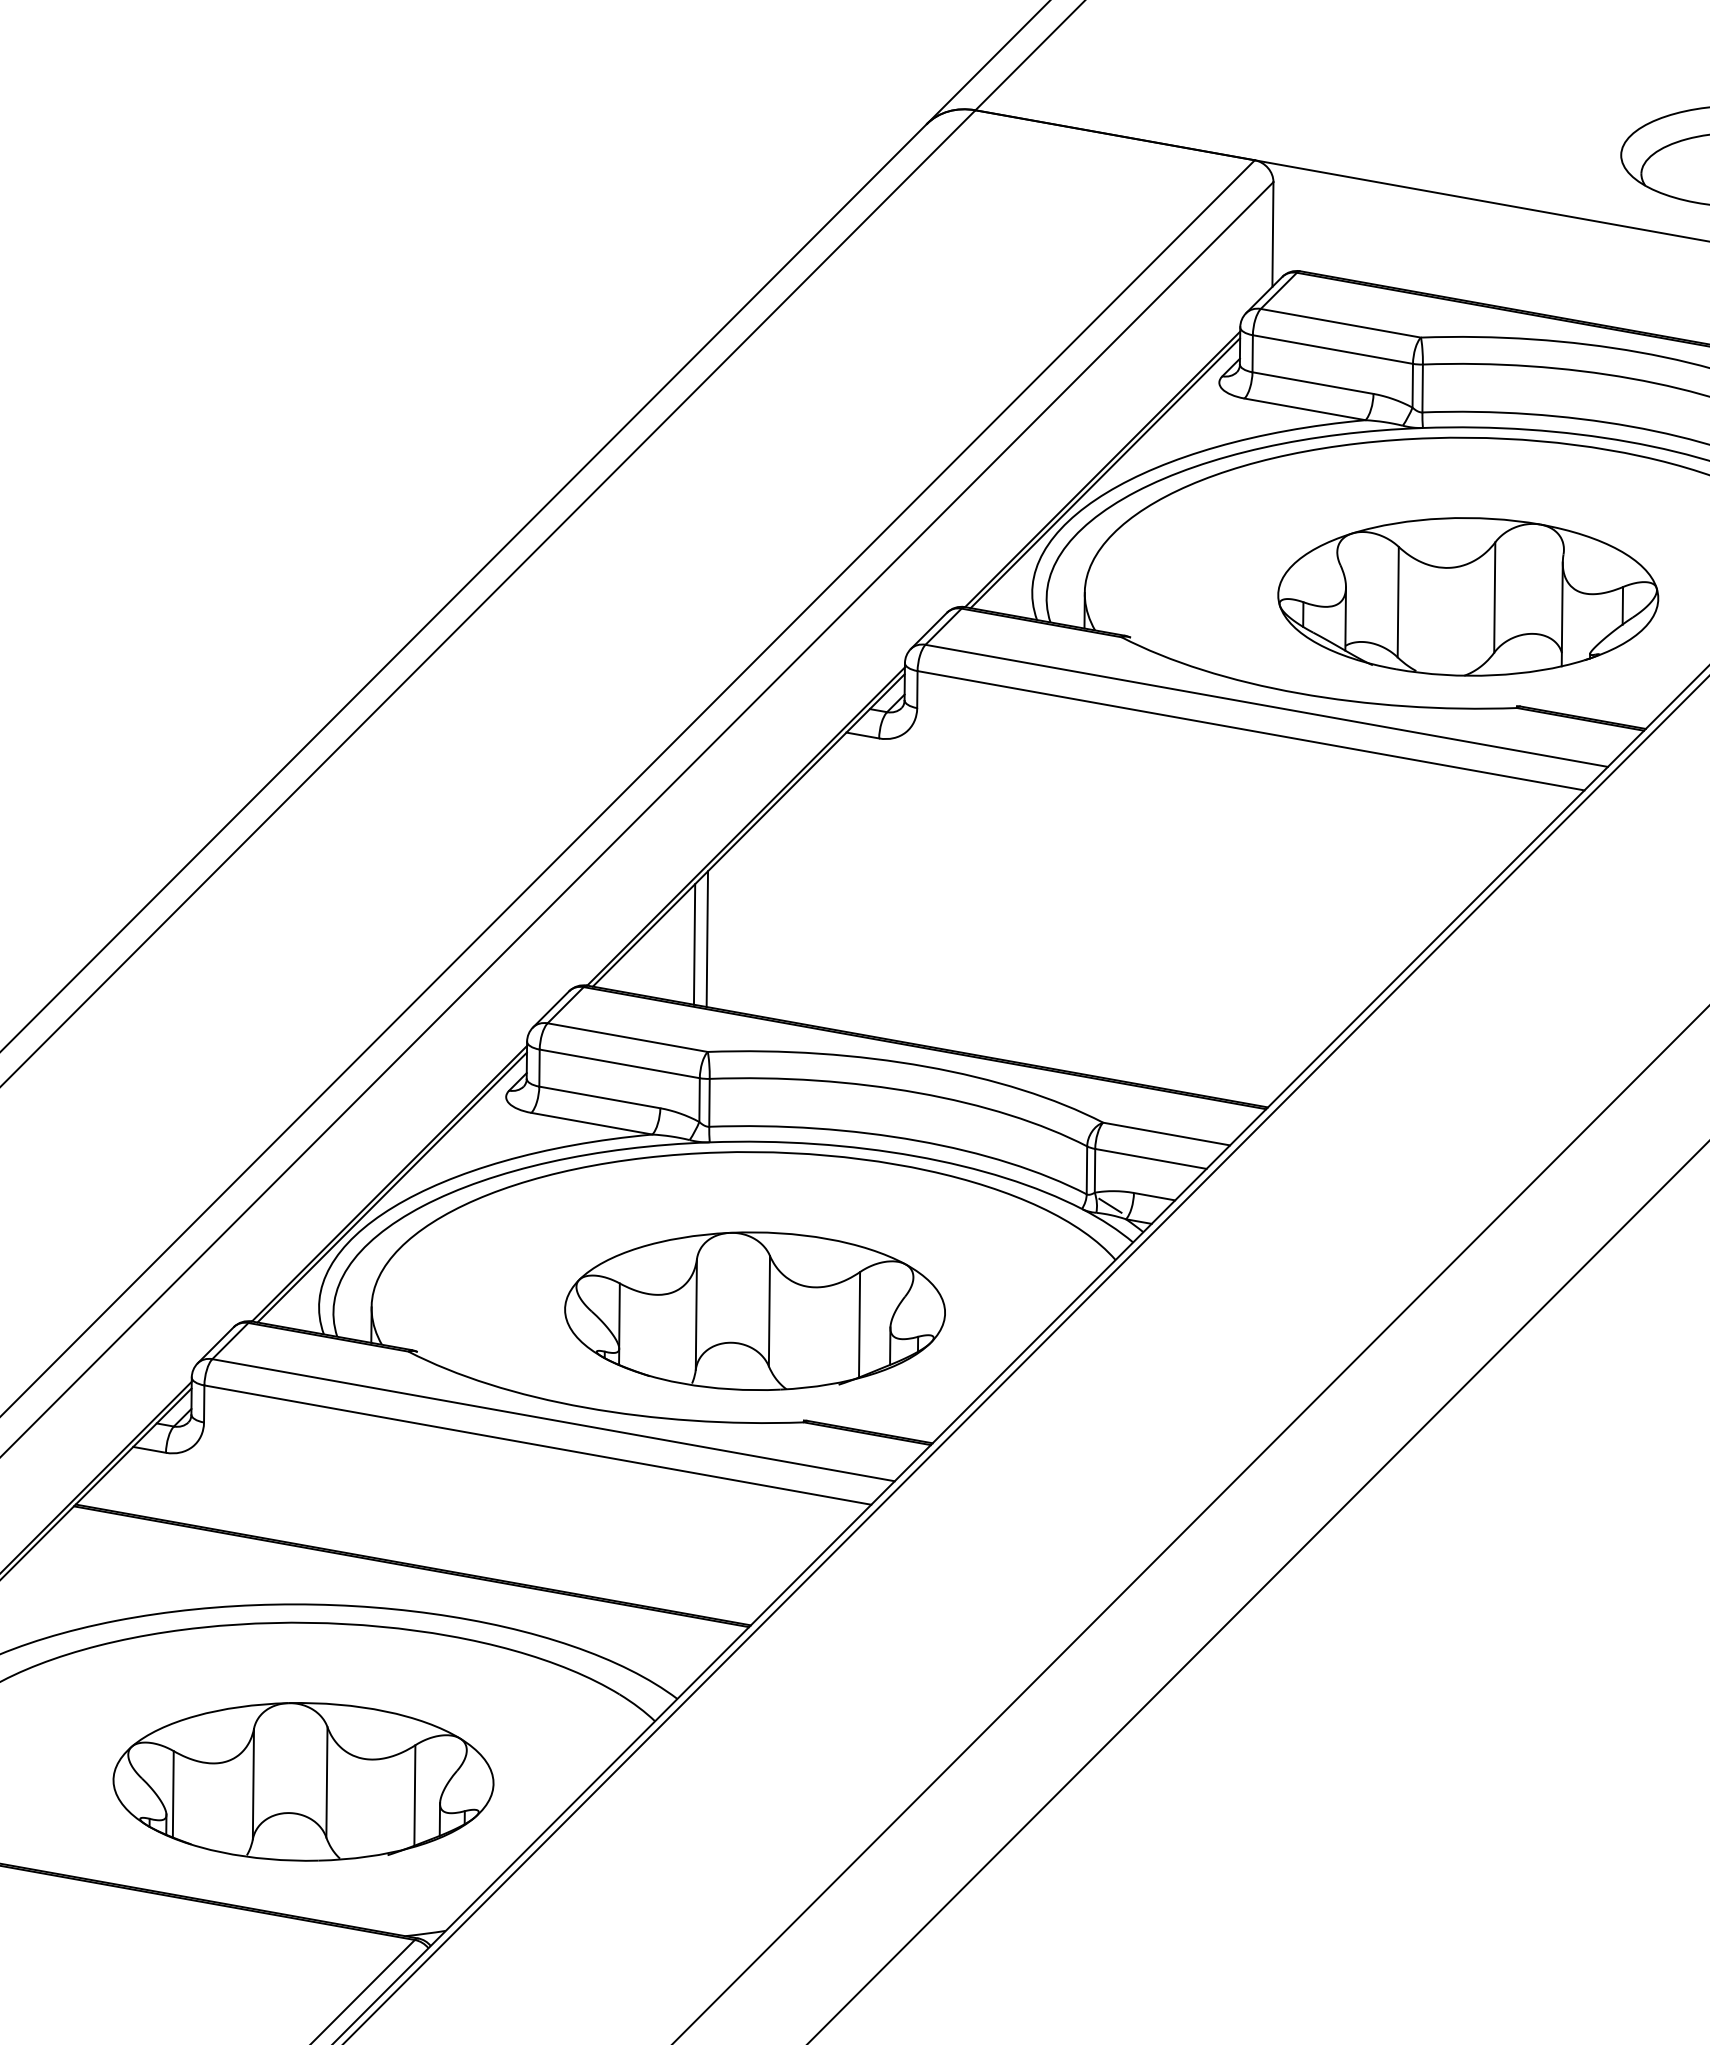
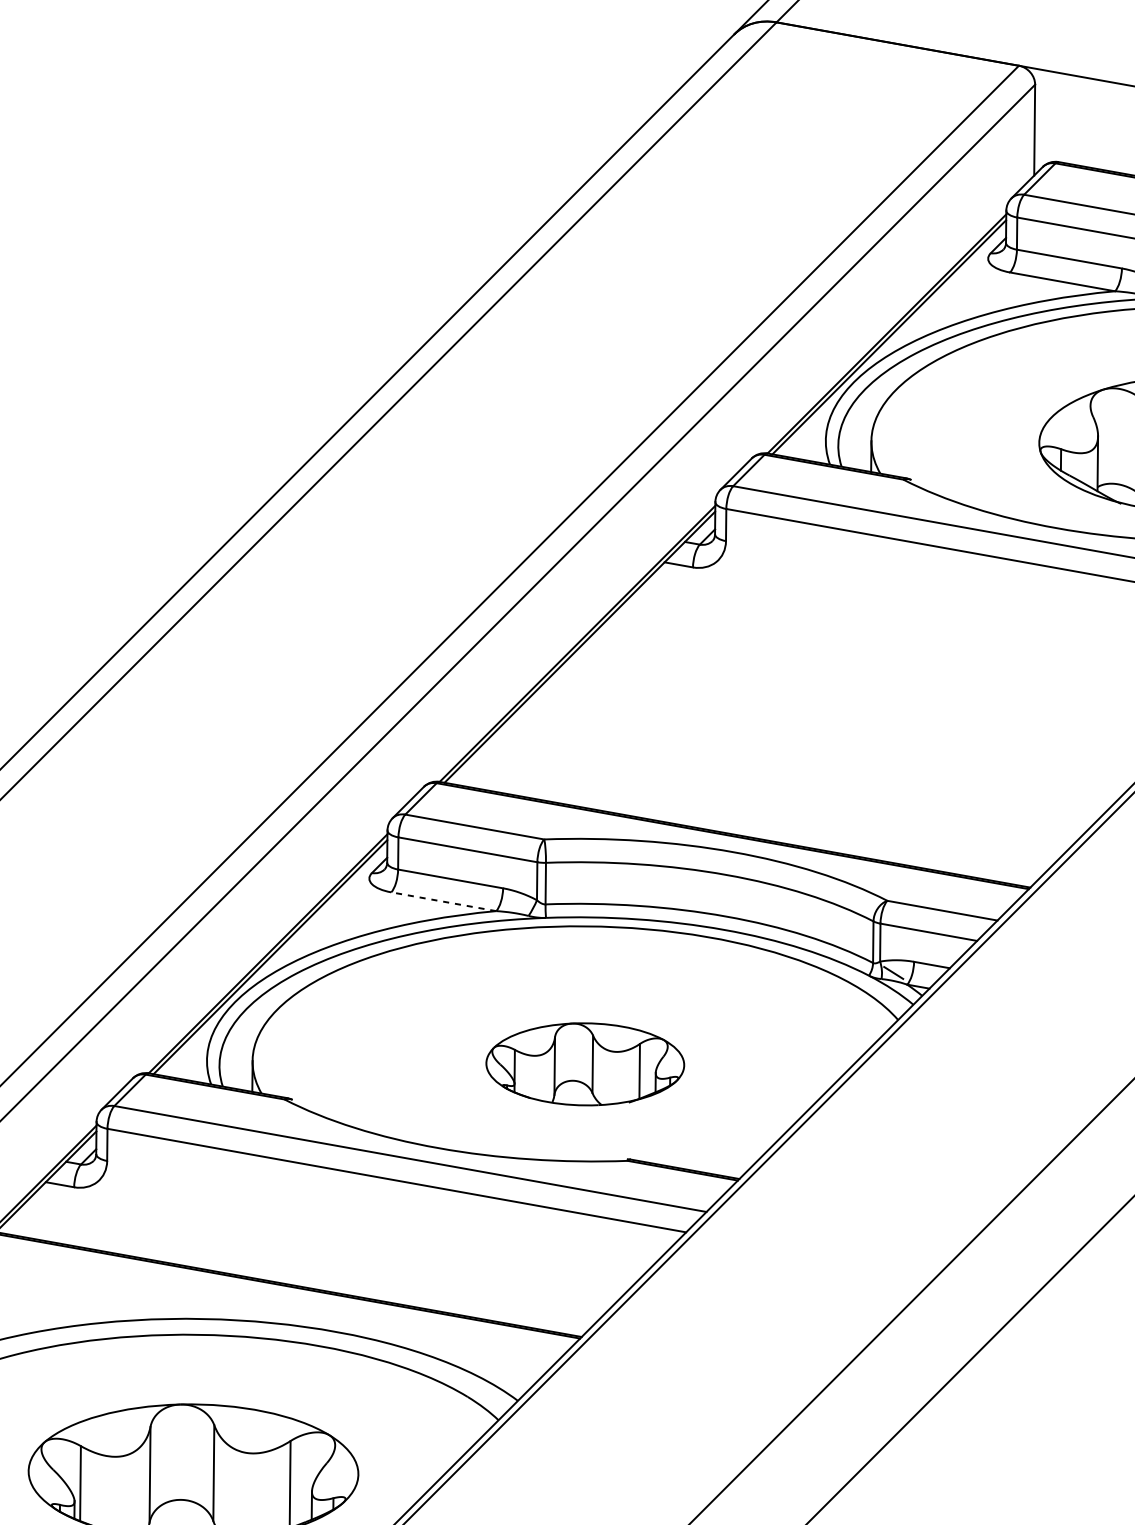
line: (707, 939) -> (544, 741), removed
line: (694, 944) -> (532, 746), removed
line: (591, 1123) -> (443, 901), solid -> dashed
part: (754, 1310) -> (584, 1063), size x0.6

